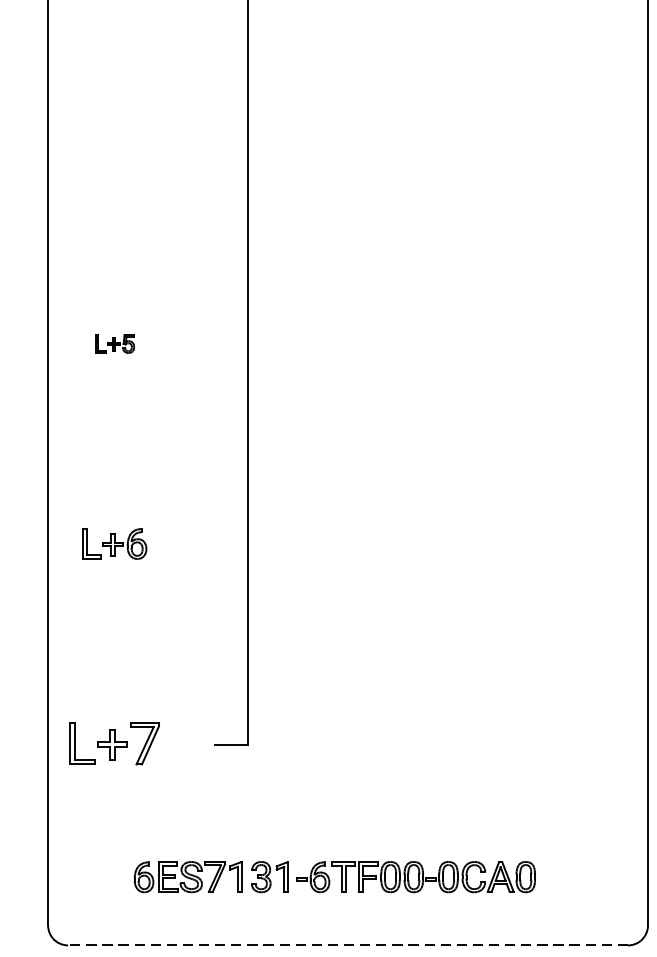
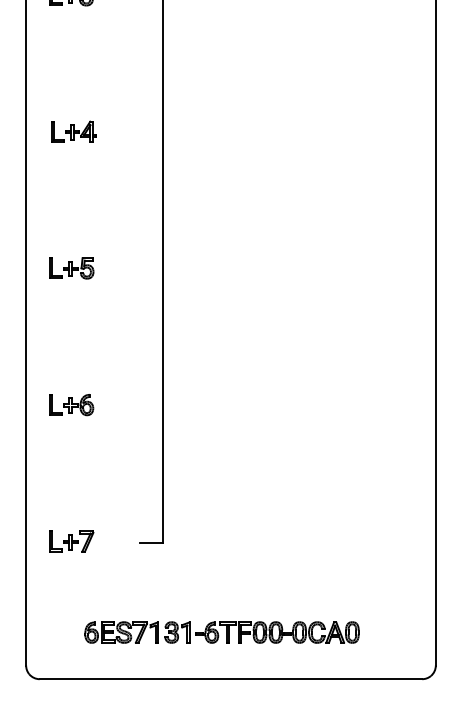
part: (117, 143) -> (73, 131), added
part: (114, 344) -> (71, 268), size x1.67
part: (114, 743) -> (71, 541), size x0.71
line: (347, 945) -> (230, 679), dashed -> solid

